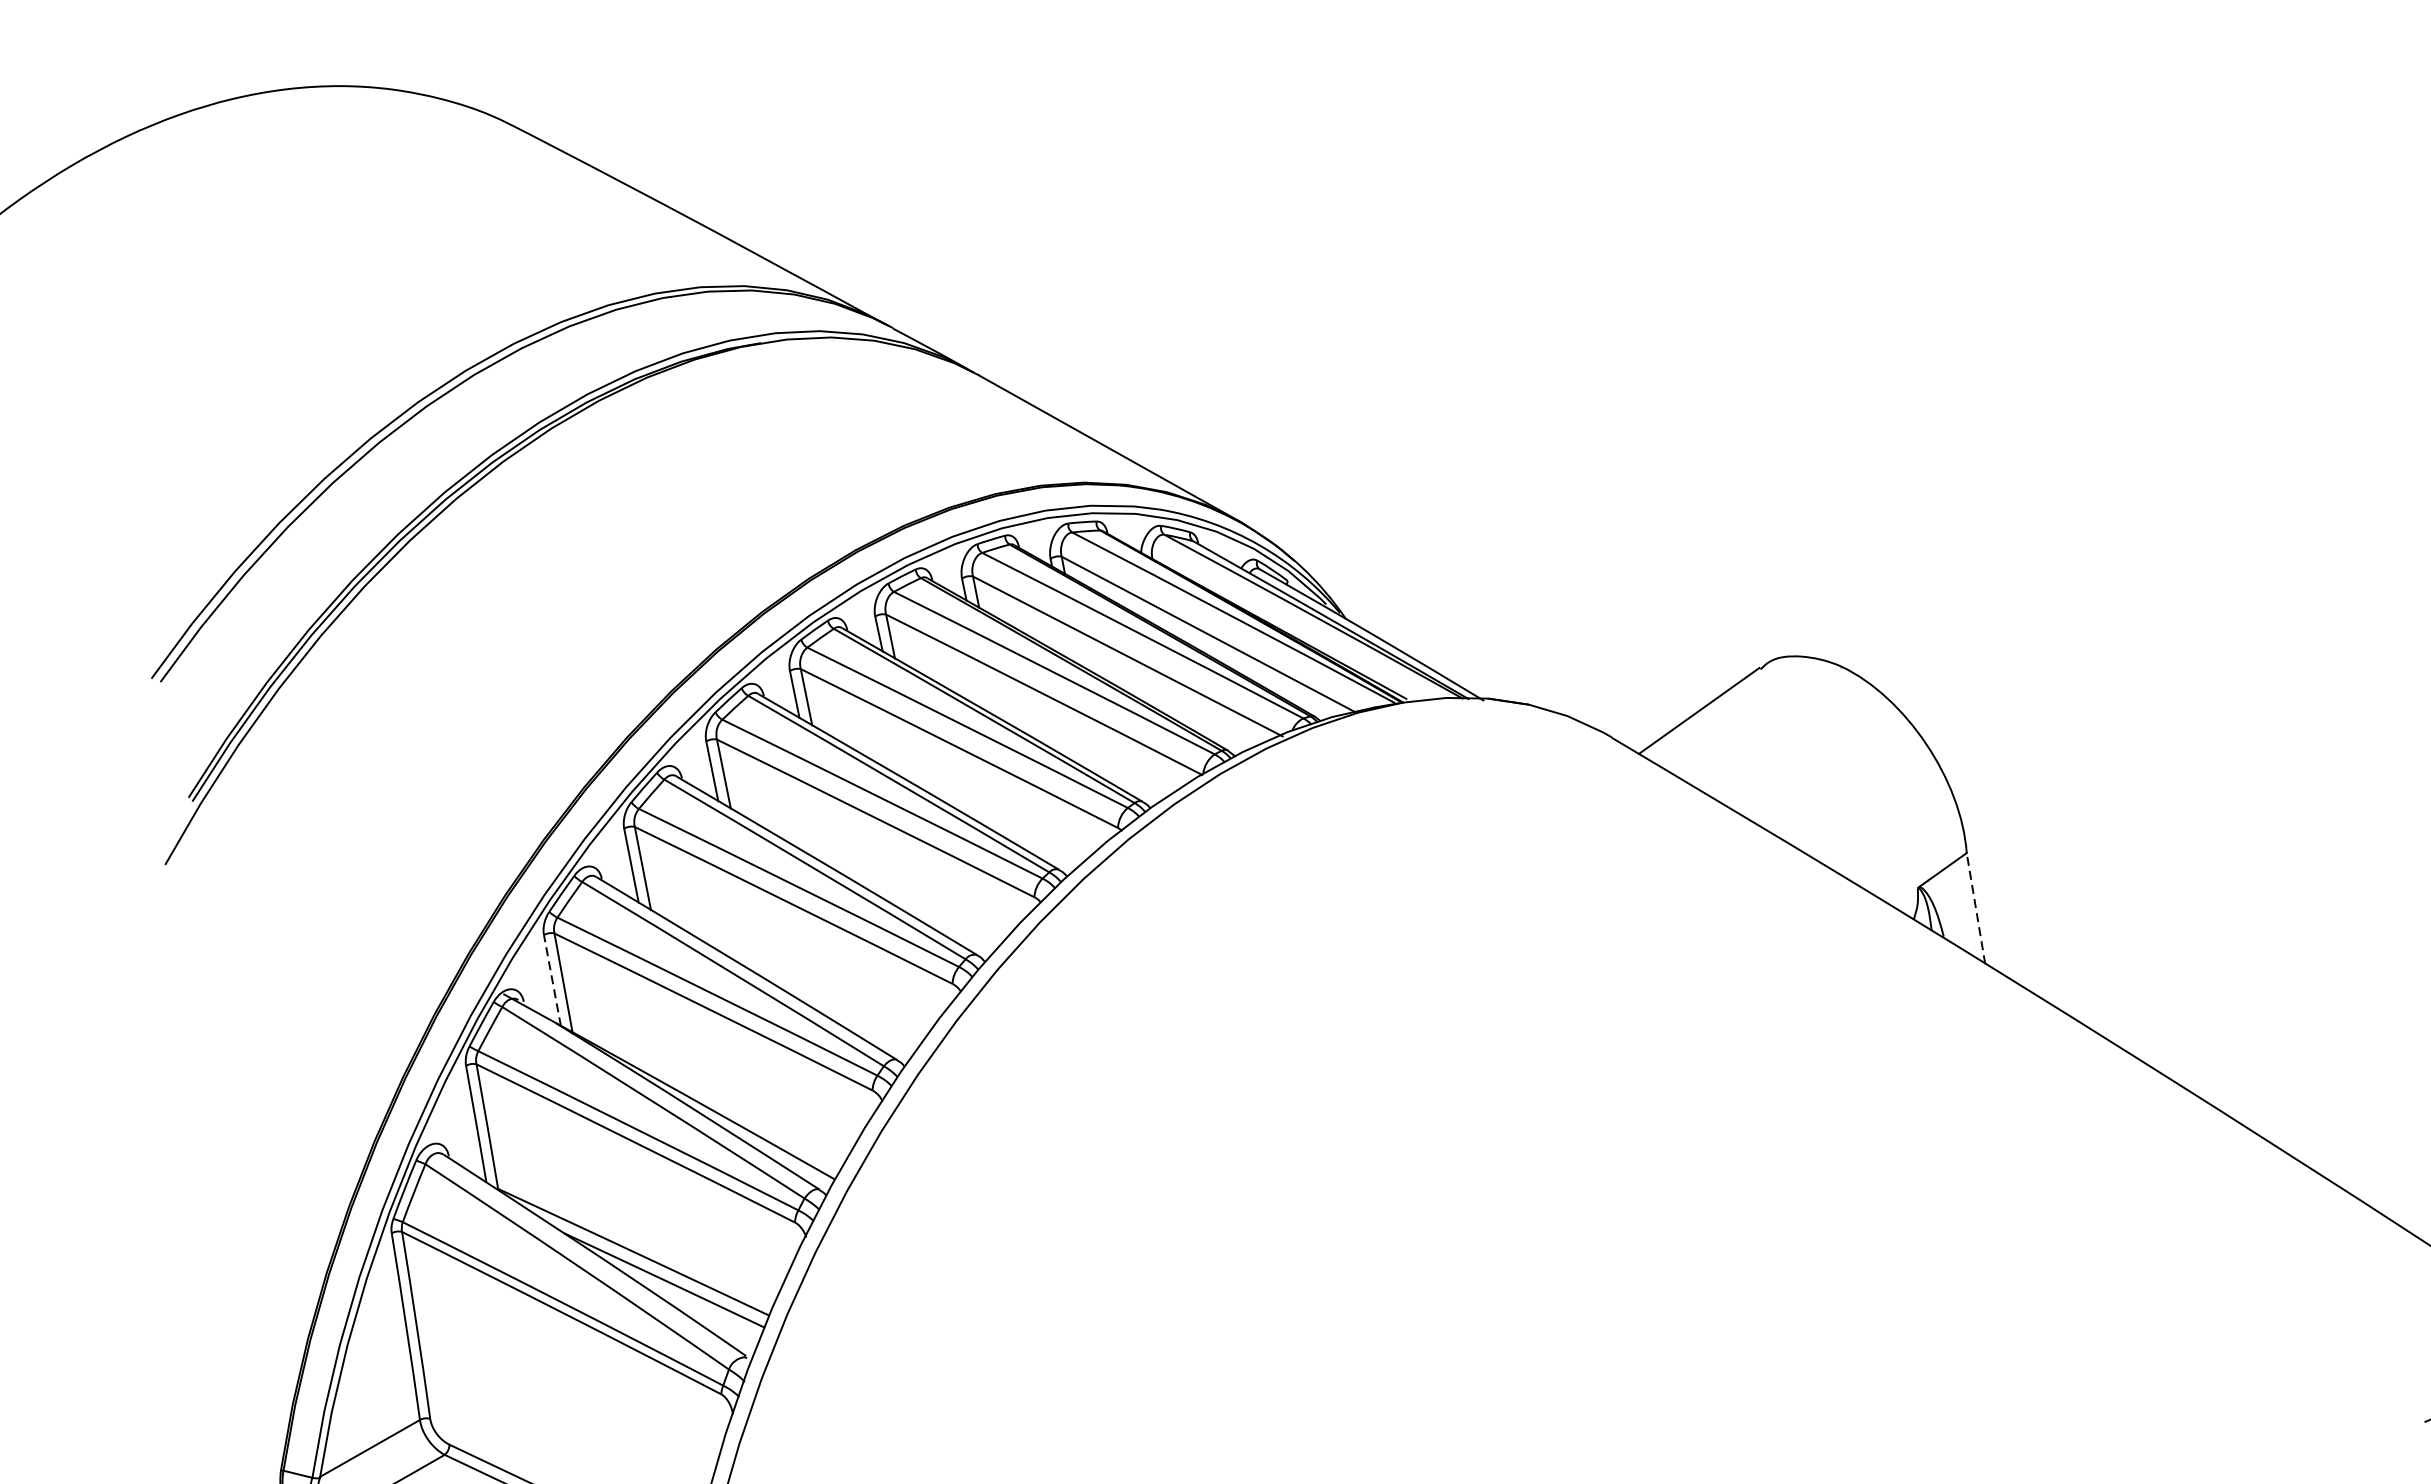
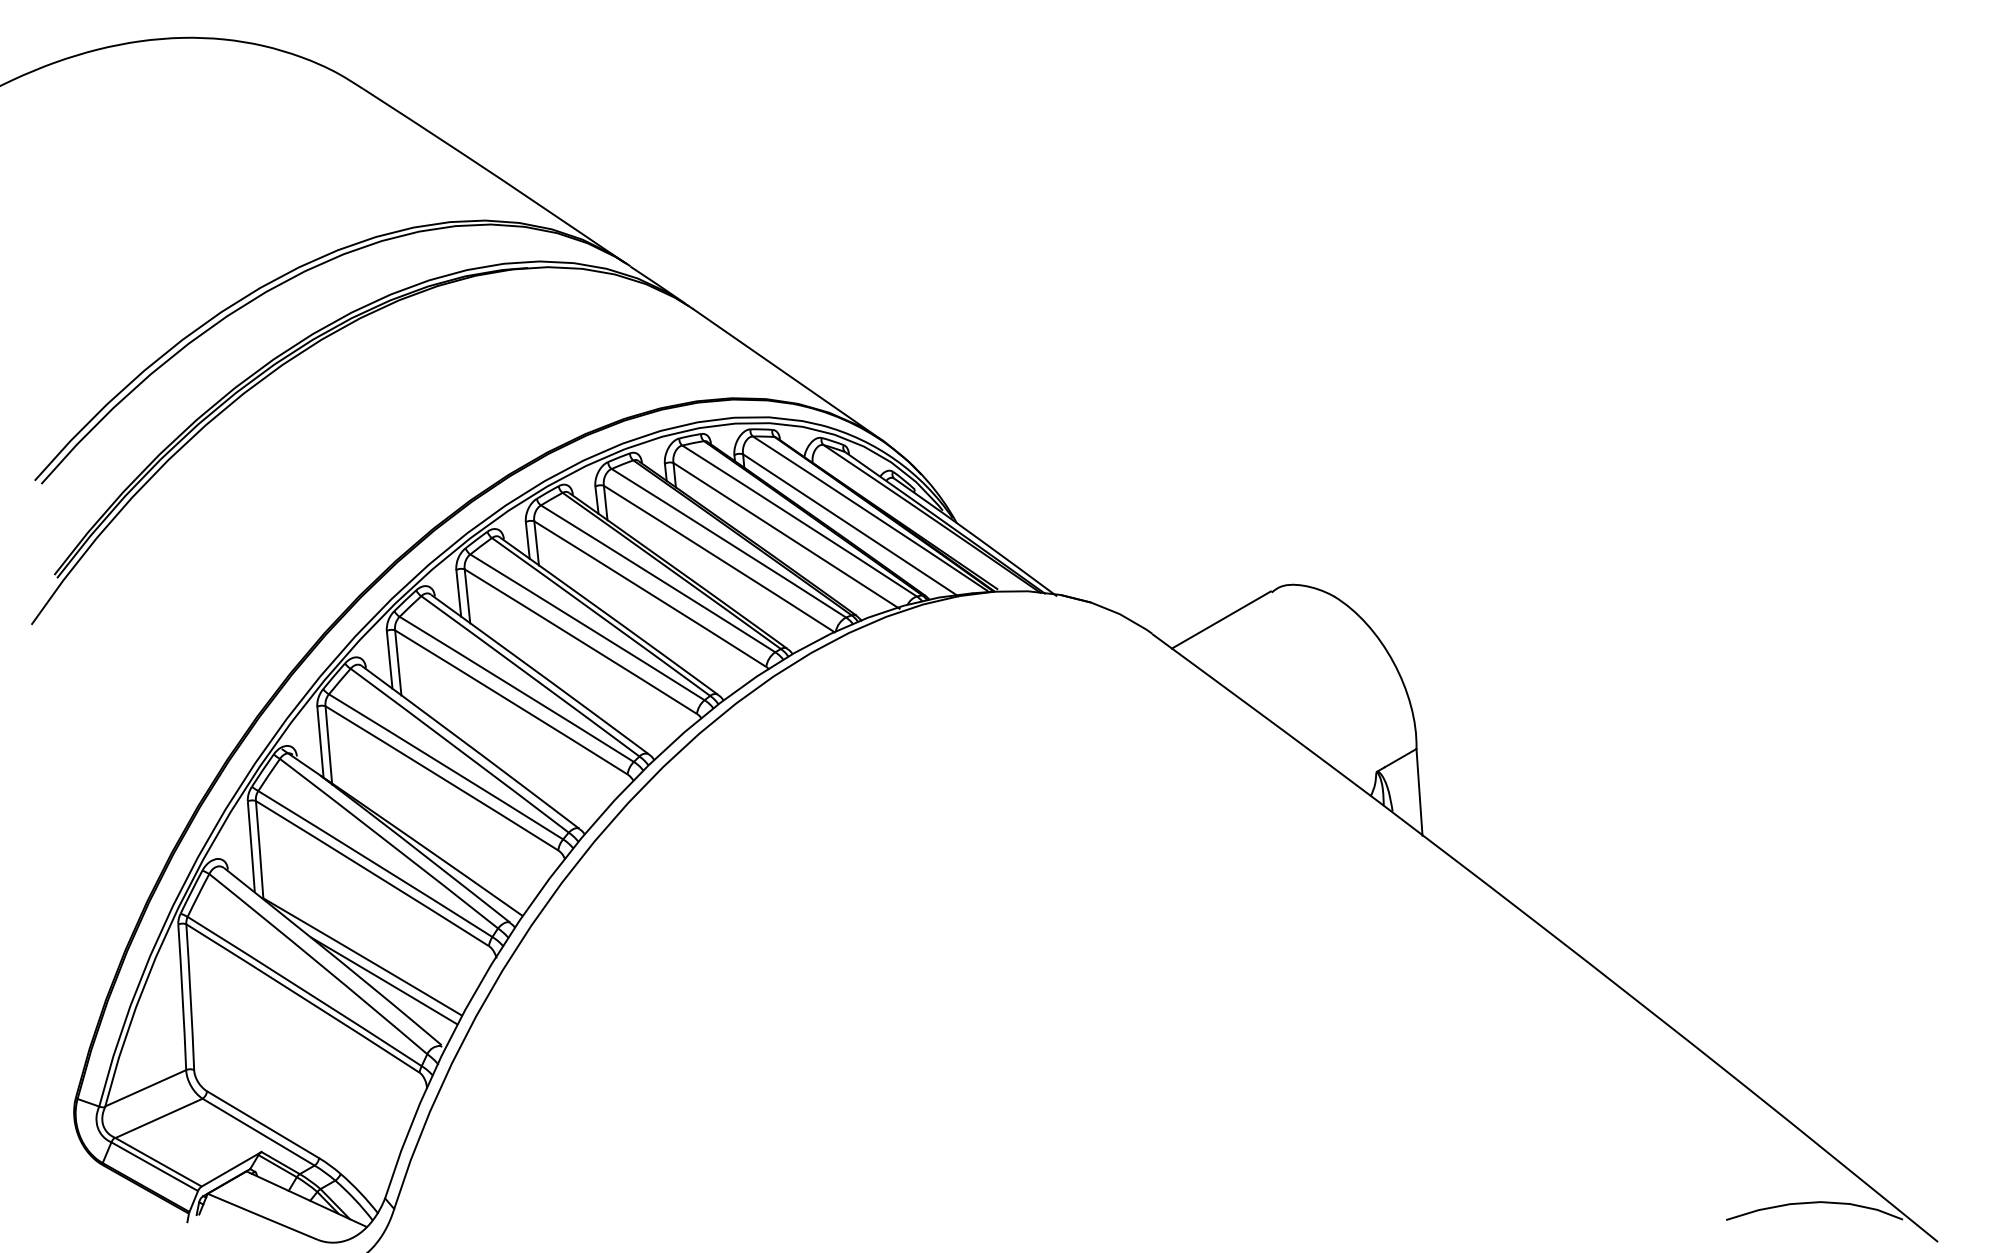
line: (1975, 907) -> (1419, 791), dashed -> solid
line: (552, 980) -> (320, 742), dashed -> solid

